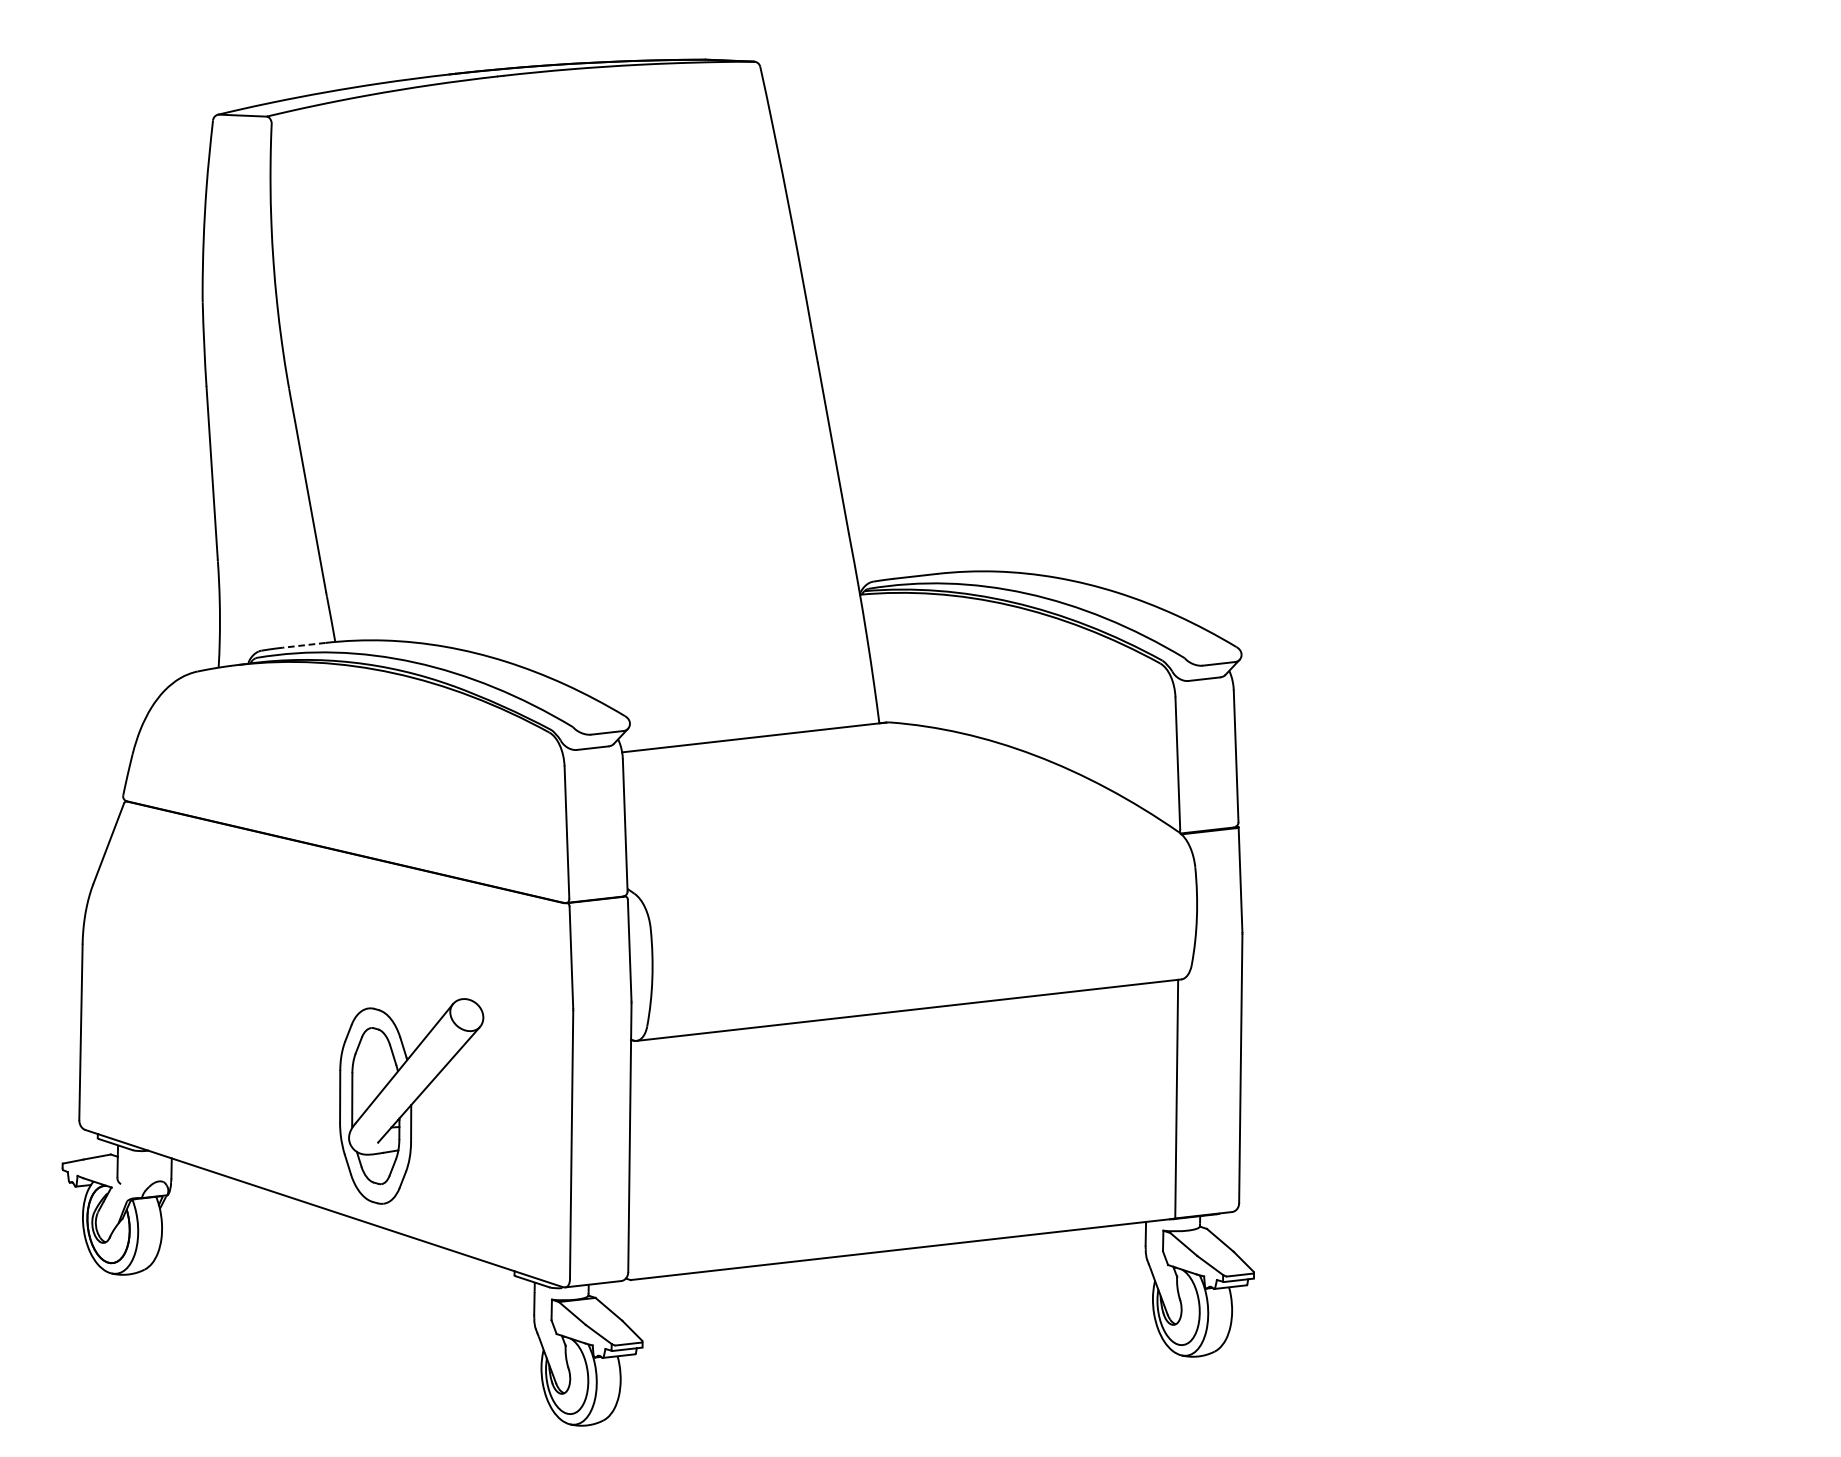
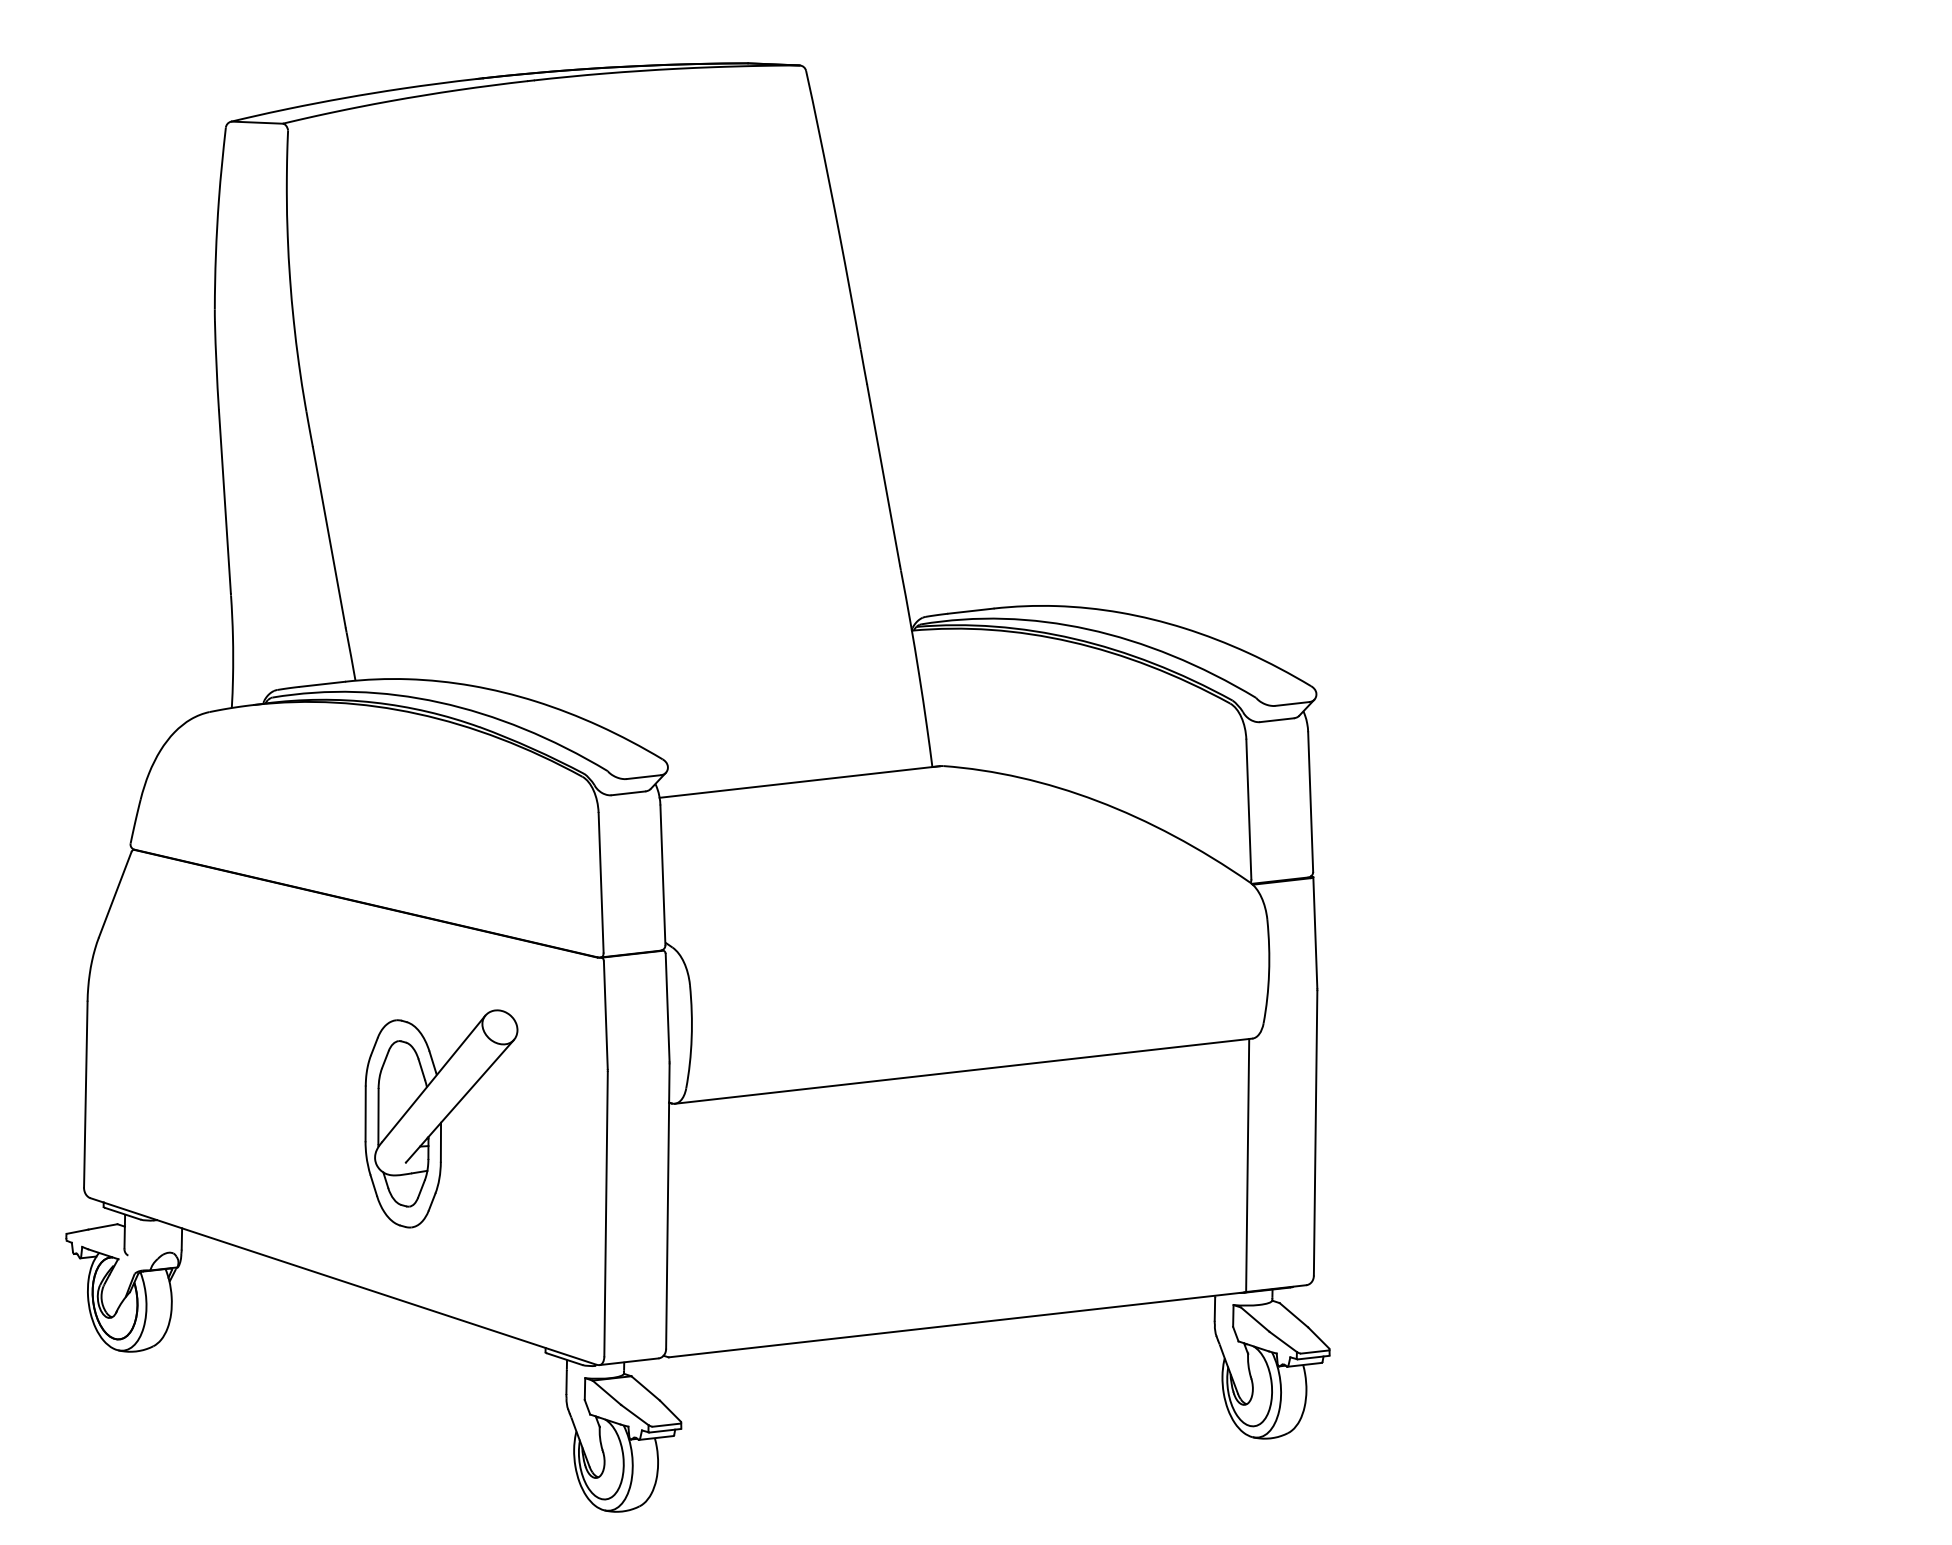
line: (304, 645) -> (322, 684), dashed -> solid
part: (411, 1101) -> (441, 1118), moved

